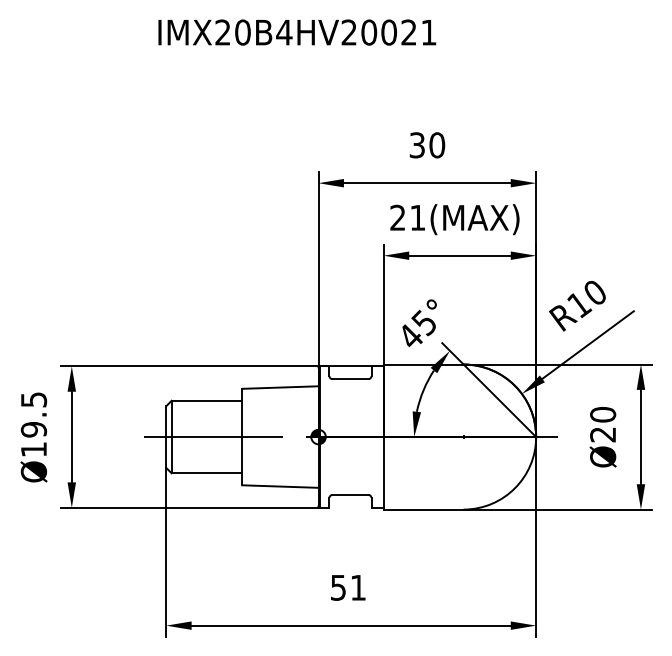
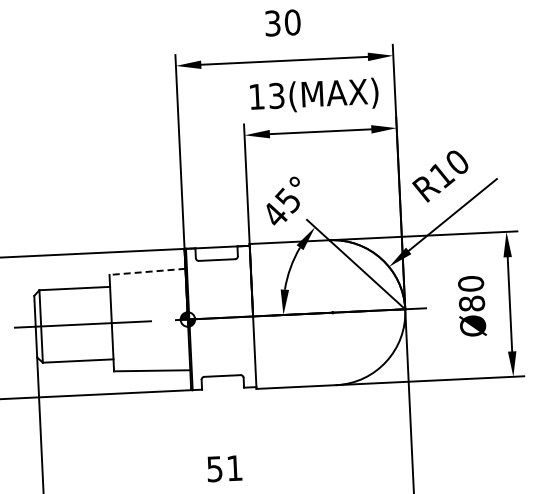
text: (407, 217) -> (266, 96), 21(MAX) -> 13(MAX)
line: (279, 387) -> (146, 271), solid -> dashed
text: (603, 434) -> (472, 303), Ø20 -> Ø80

